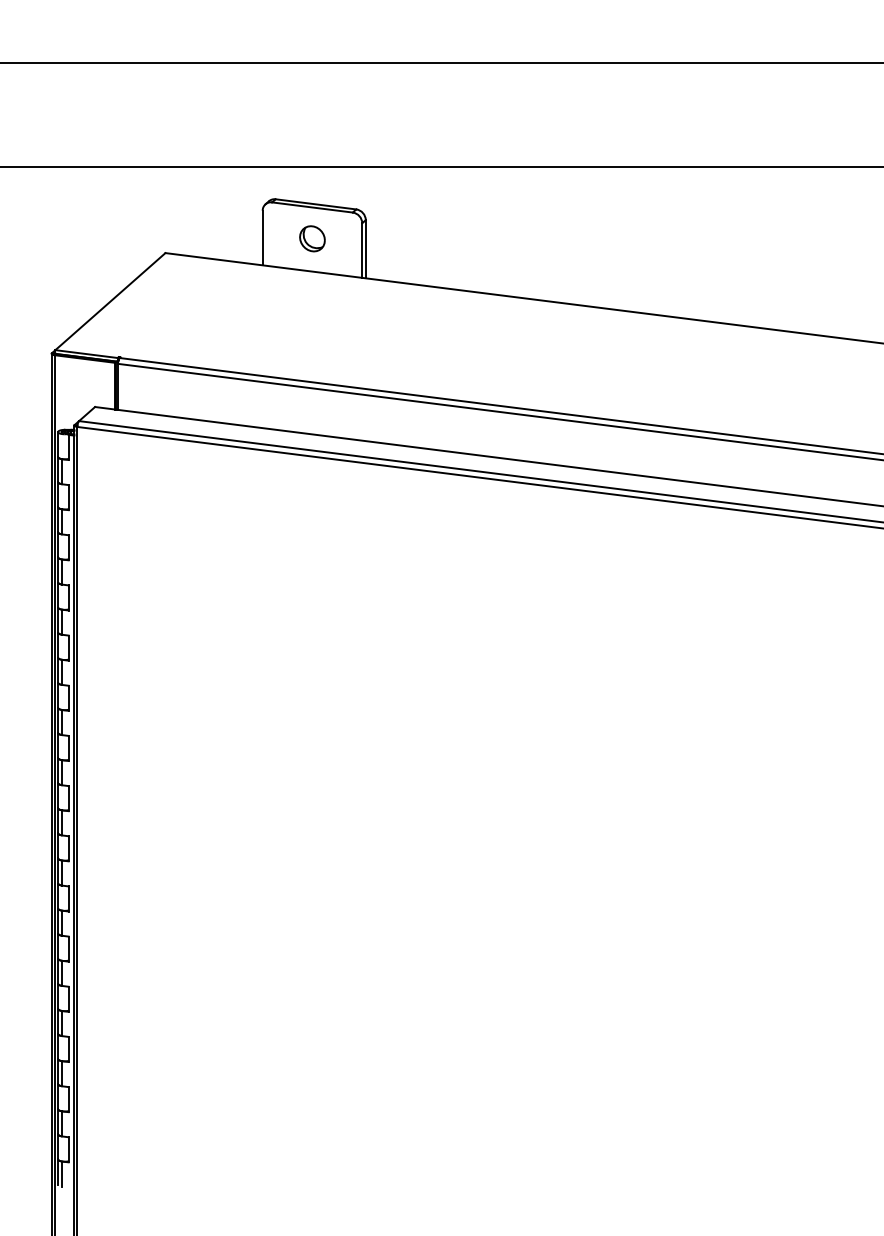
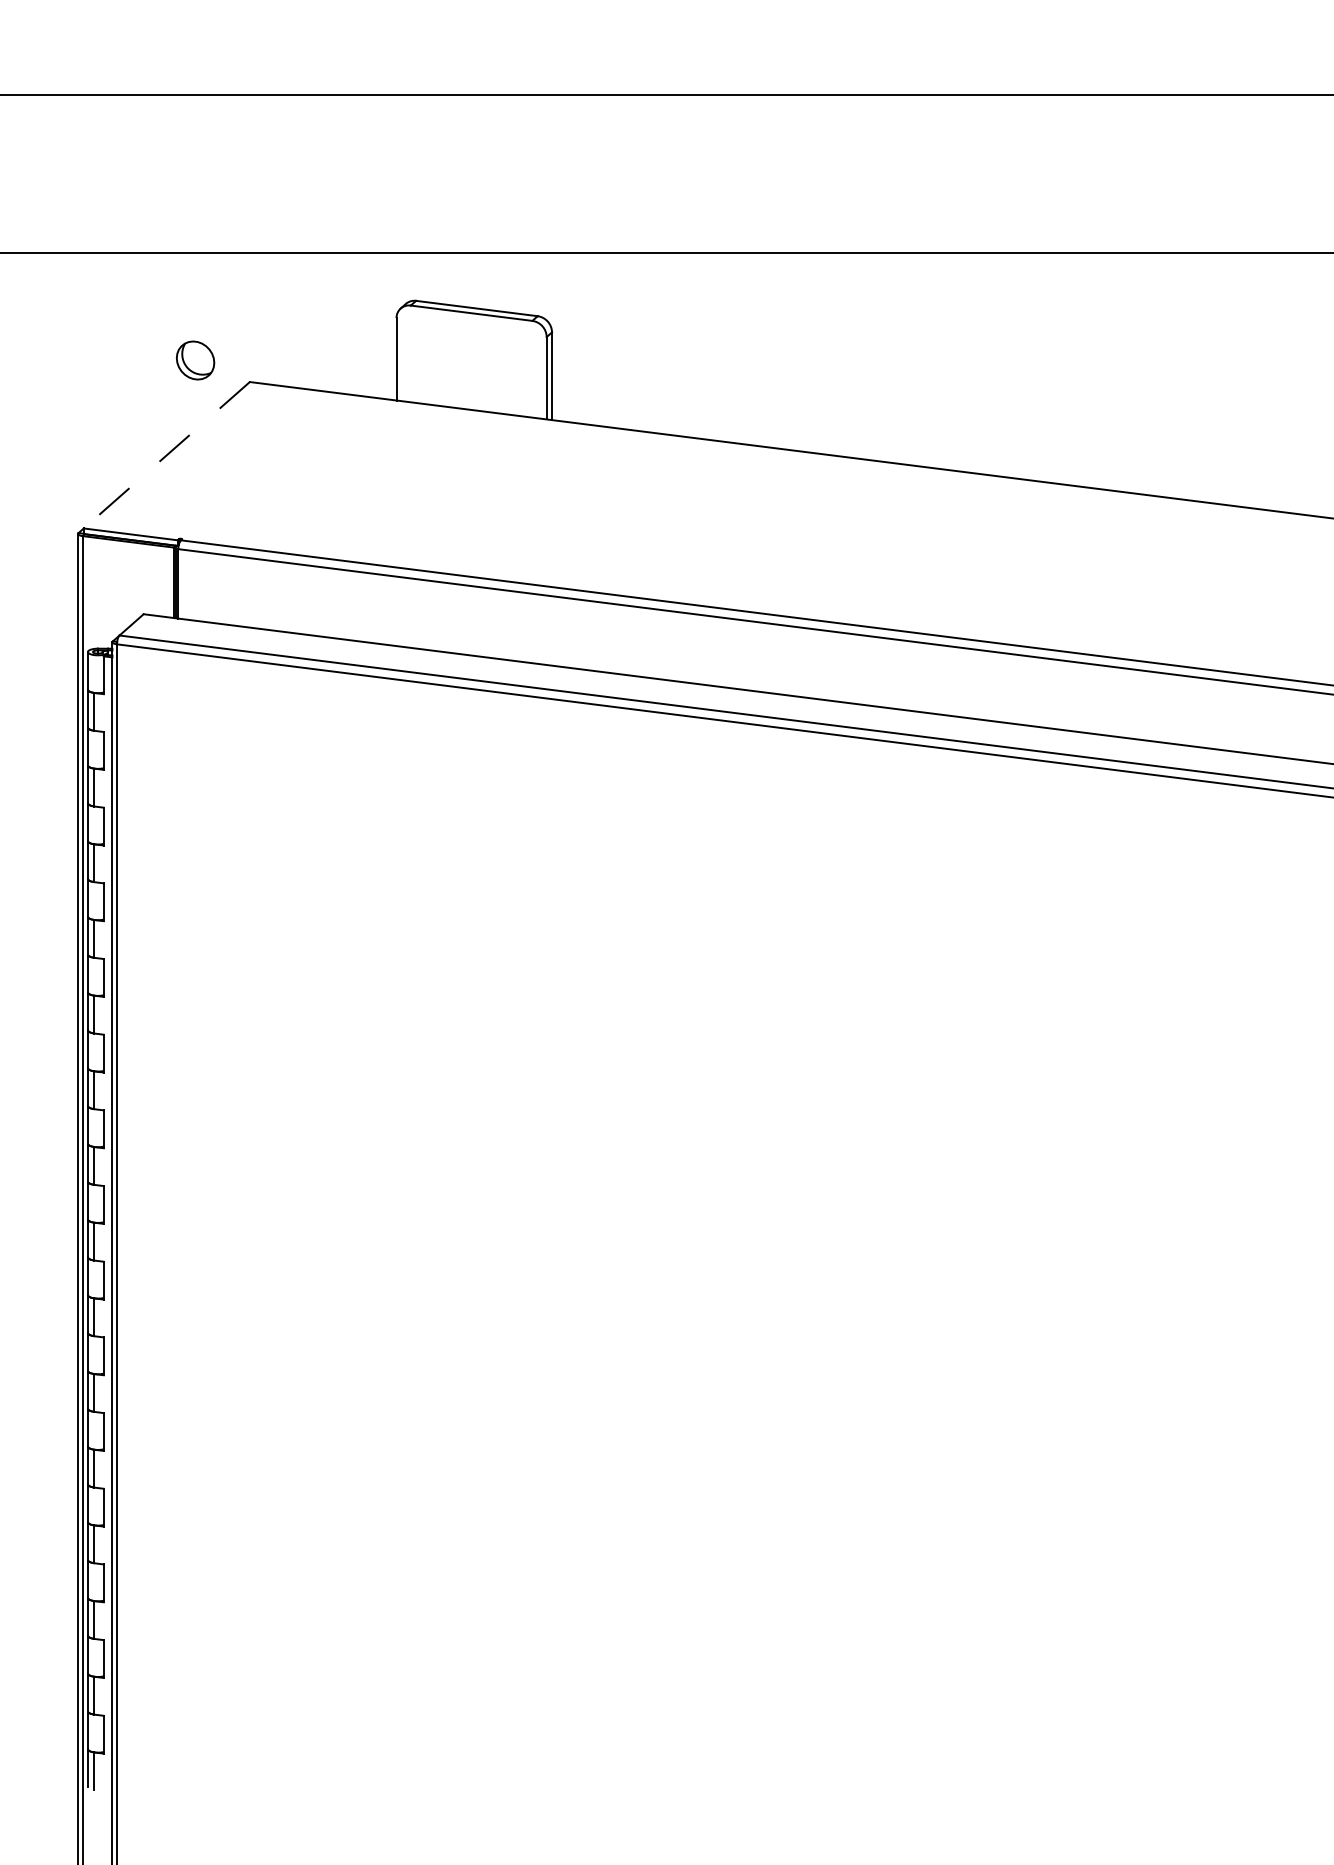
part: (312, 238) -> (195, 360), moved
line: (110, 301) -> (166, 455), solid -> dashed

